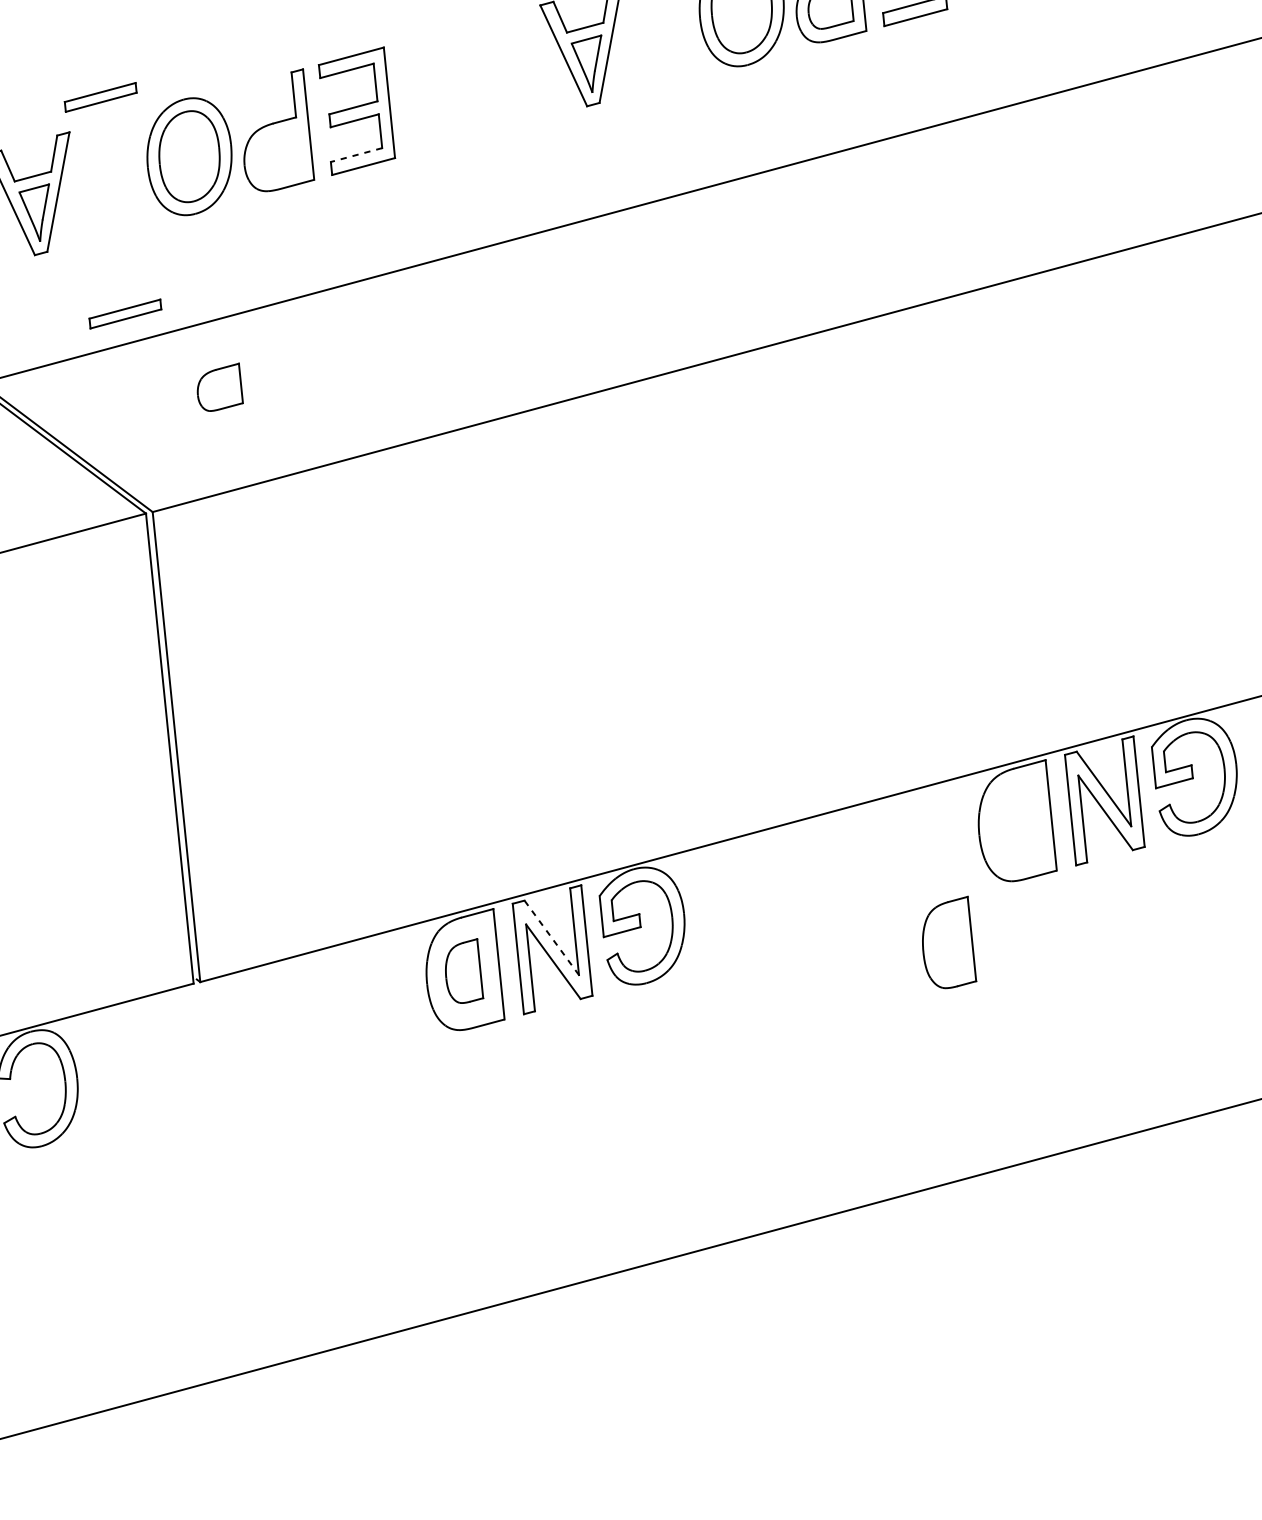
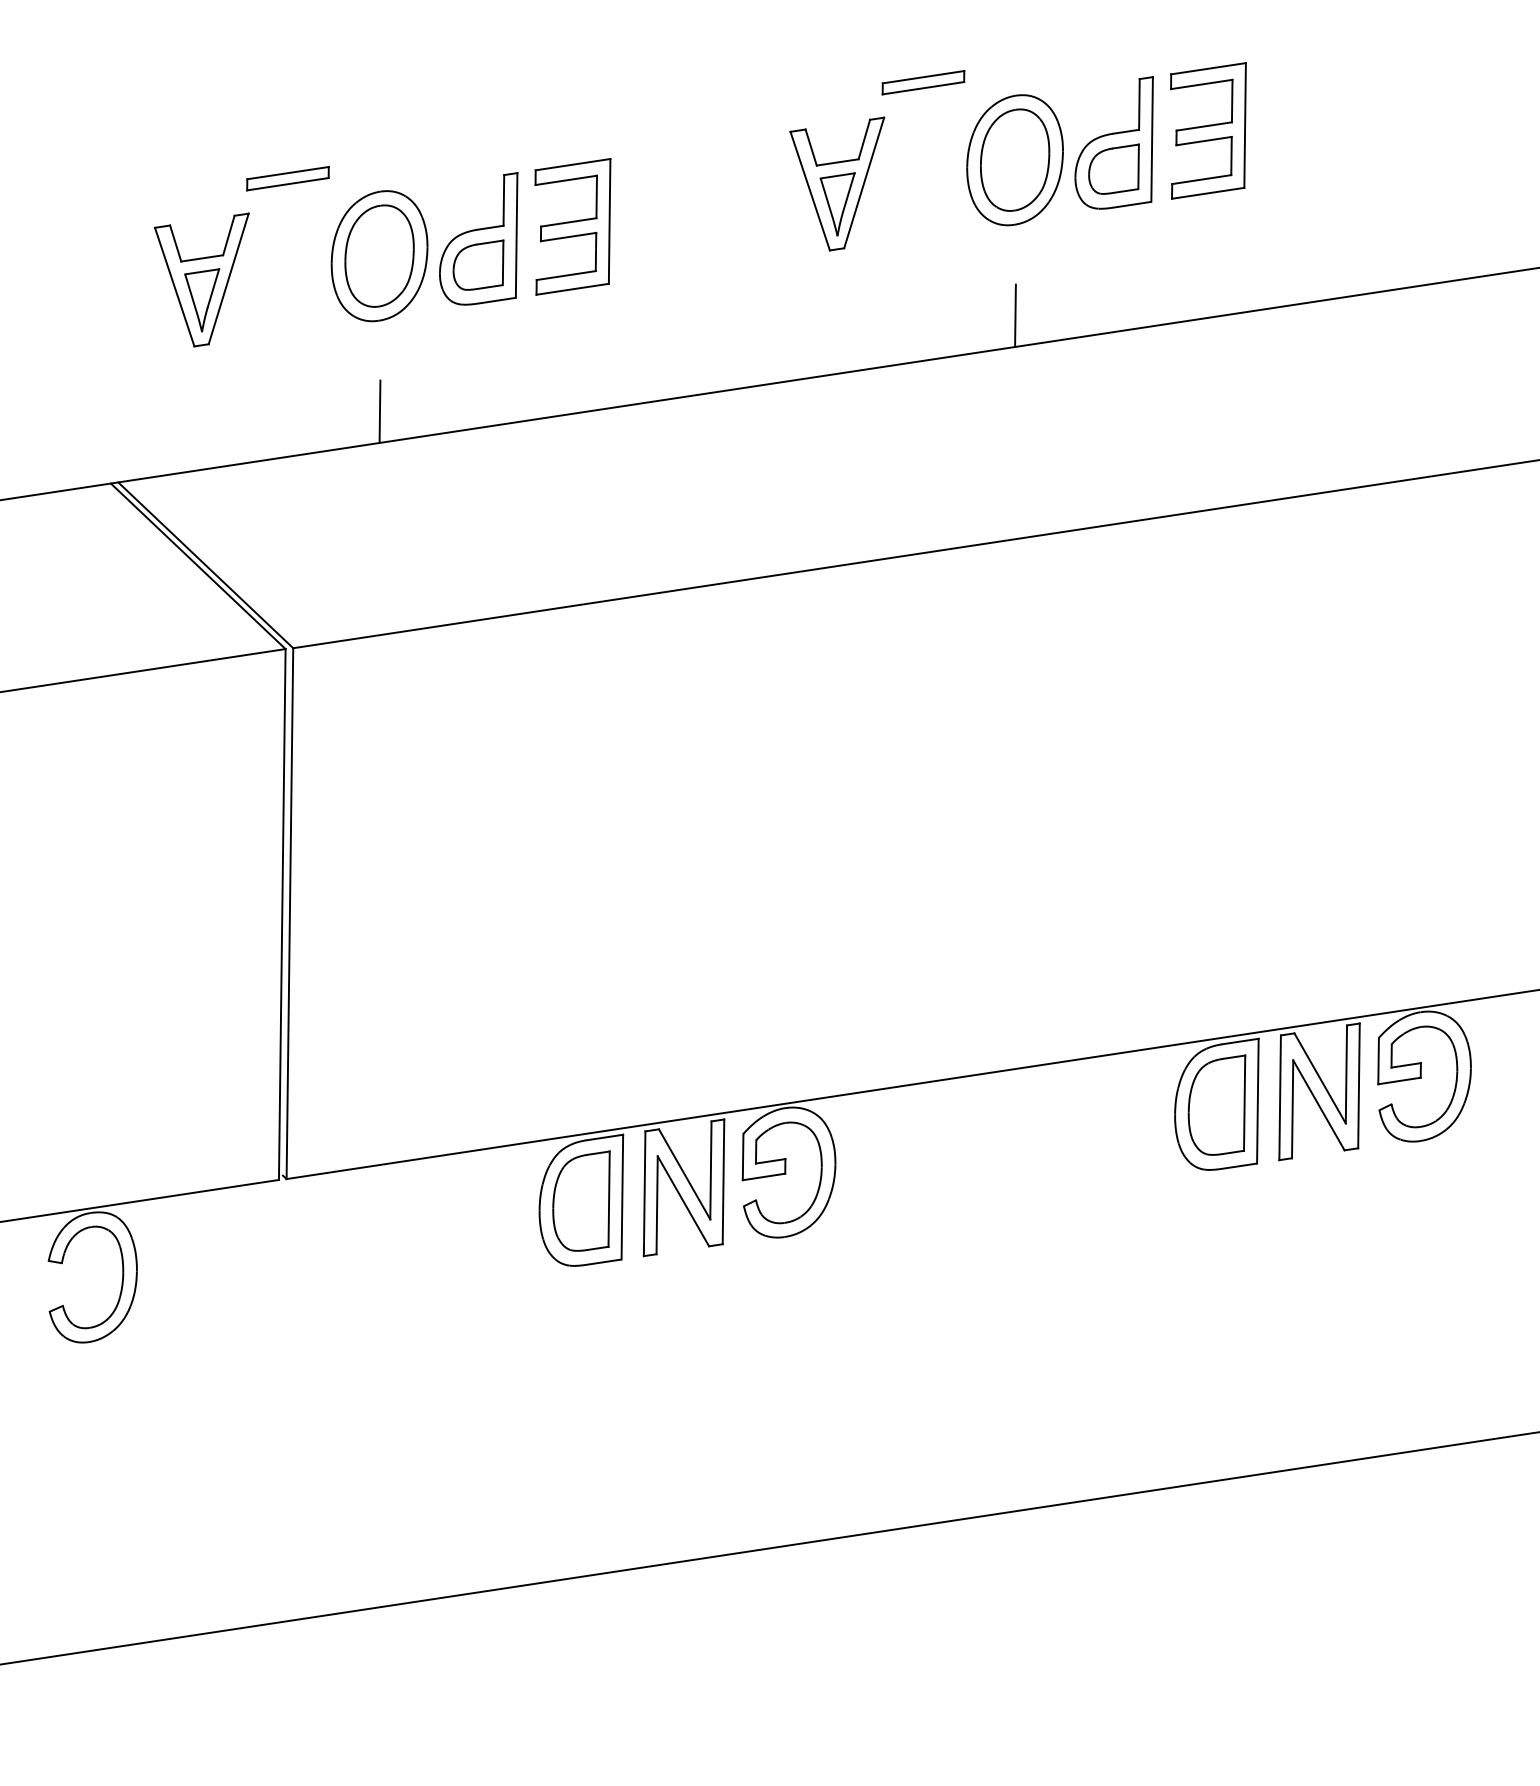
line: (757, 145) -> (1015, 315), added
line: (356, 154) -> (566, 275), dashed -> solid
line: (205, 294) -> (379, 411), added
part: (124, 313) -> (287, 423), removed
part: (219, 387) -> (478, 264), moved
line: (551, 937) -> (684, 1174), dashed -> solid
part: (947, 943) -> (1216, 1104), moved
part: (463, 971) -> (581, 1200), size x1.43

